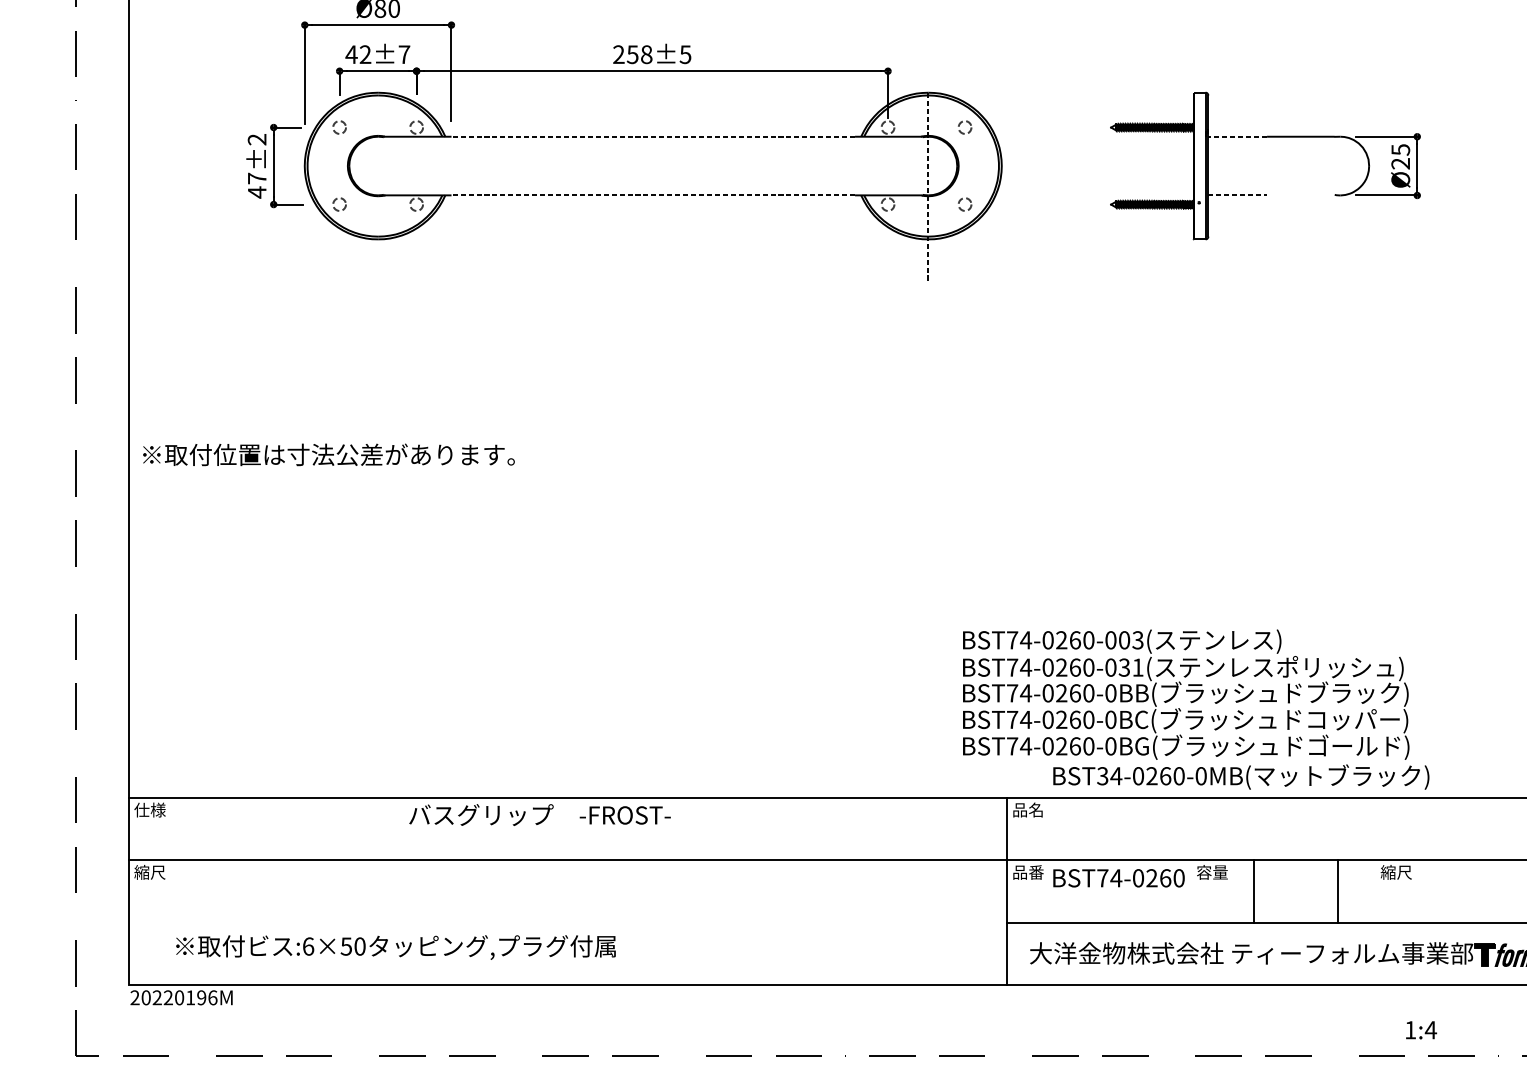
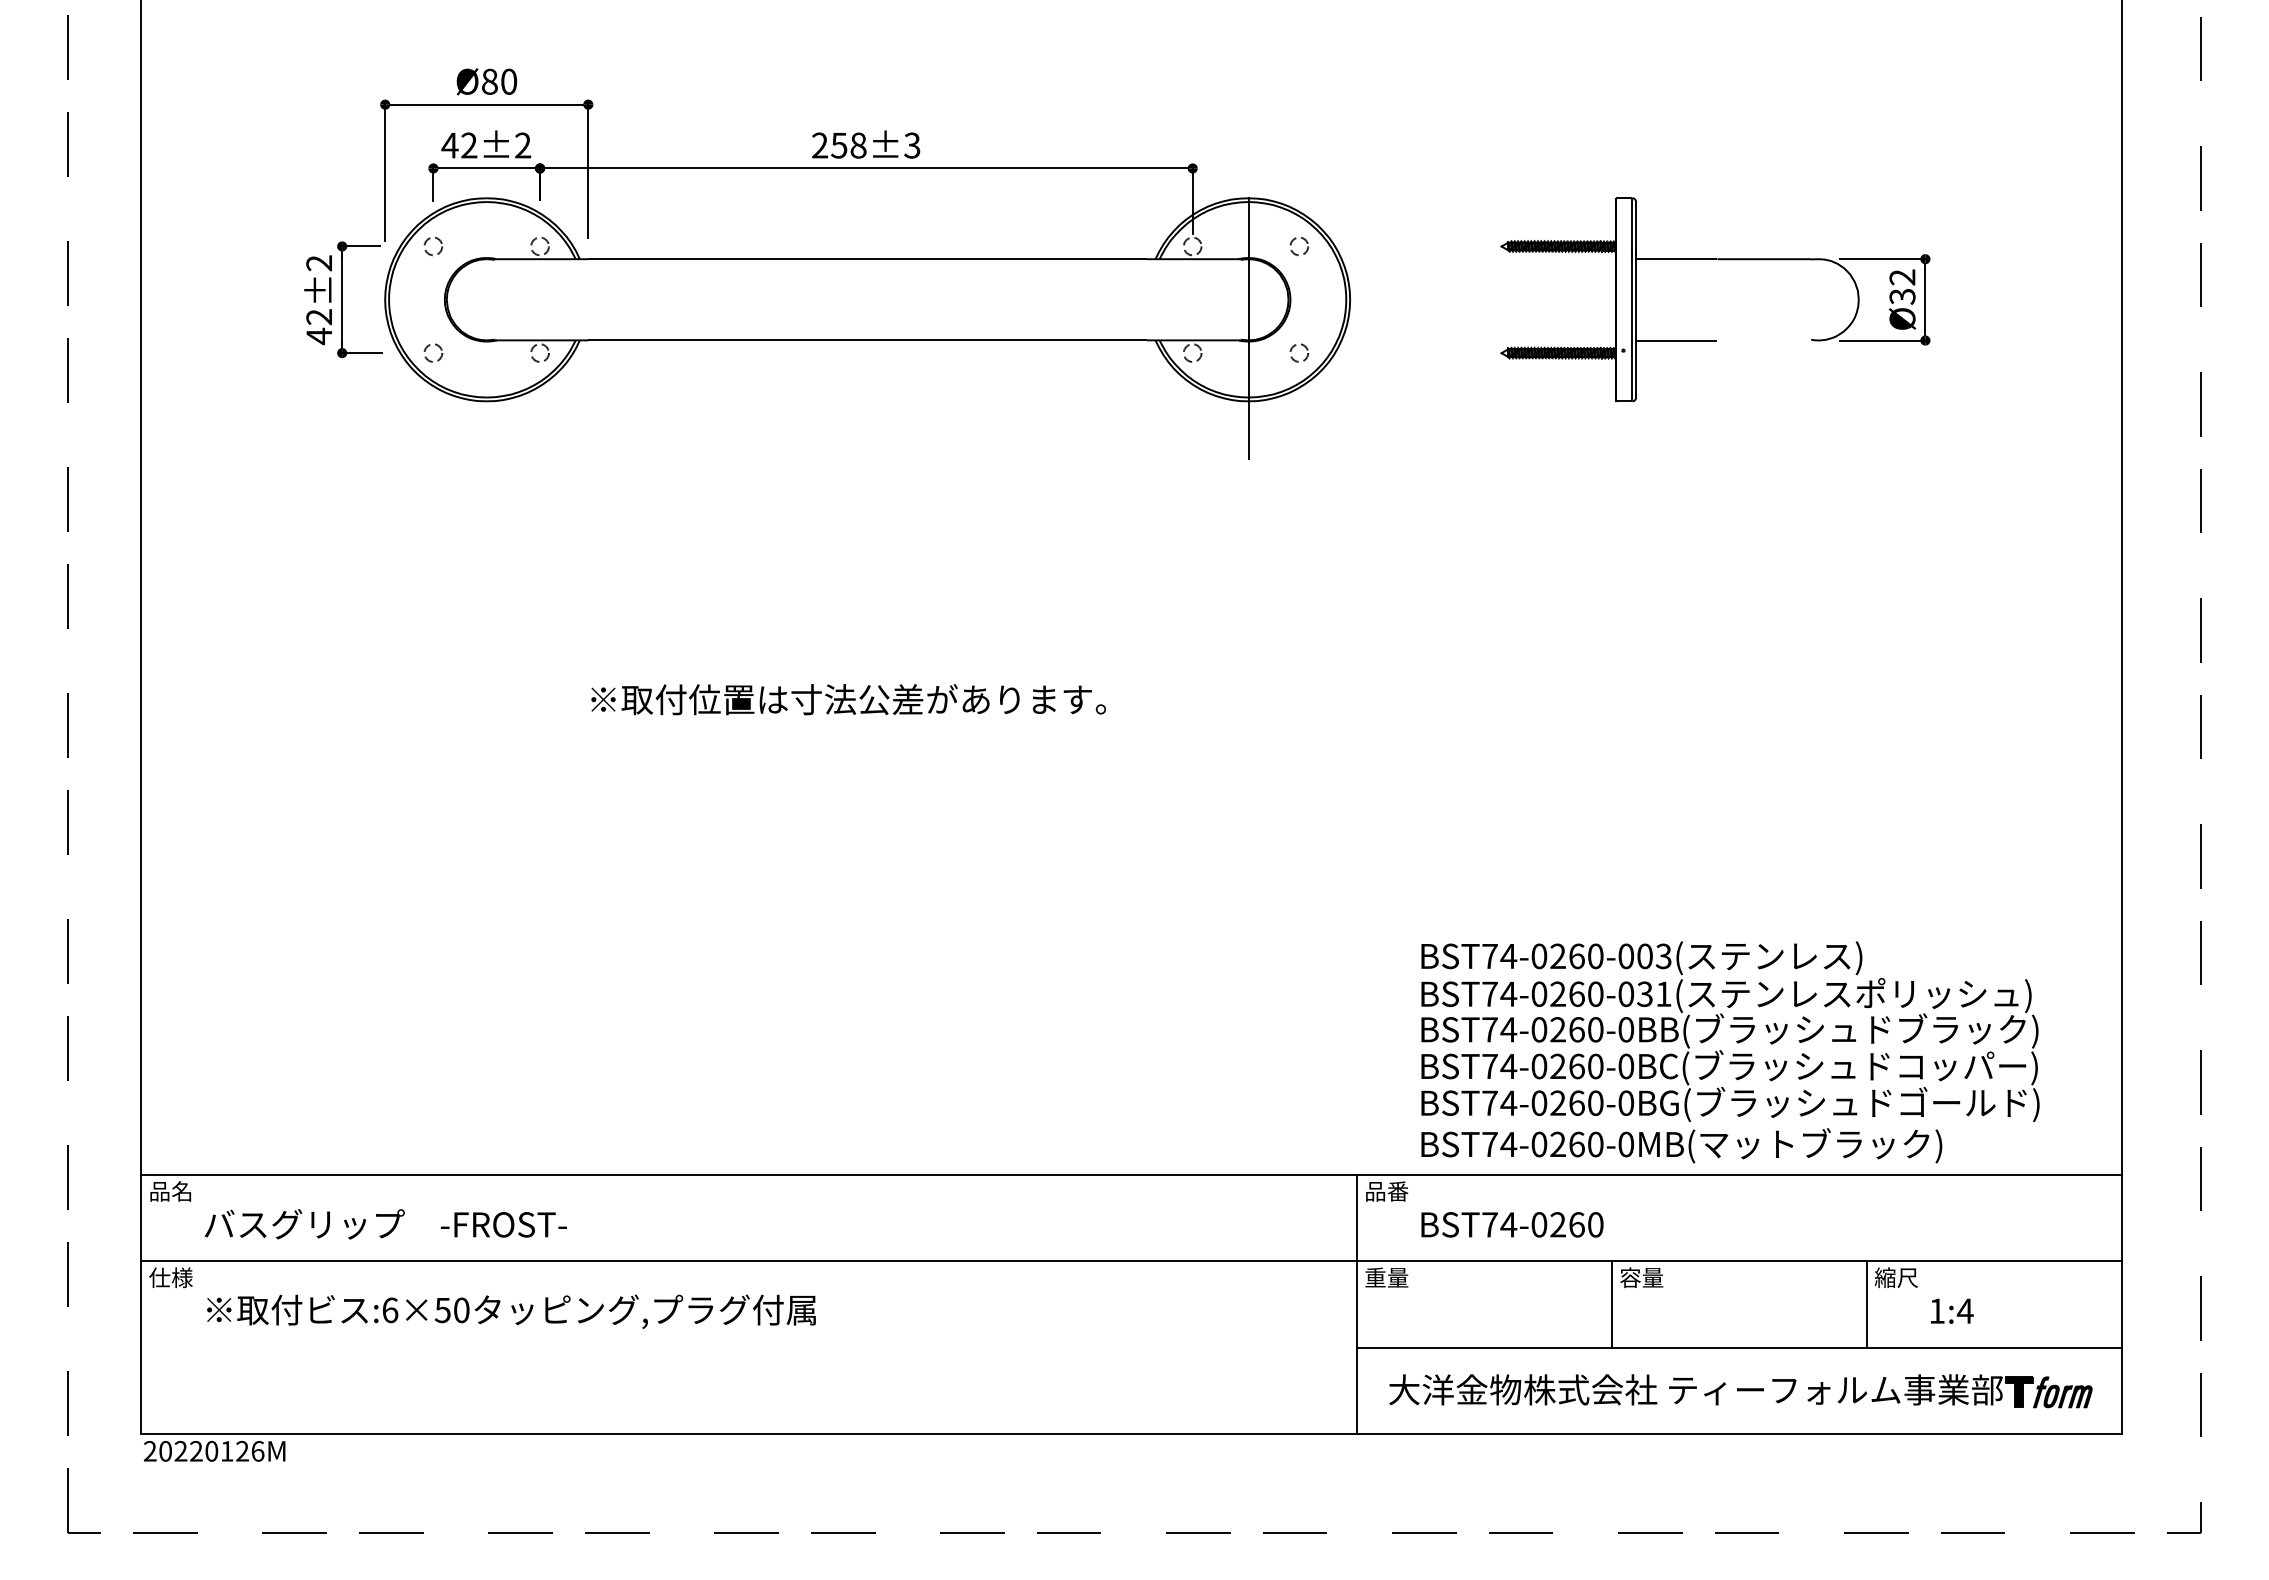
text: (404, 54) -> (523, 145), 42±7 -> 42±2
text: (685, 54) -> (912, 145), 258±5 -> 258±3
line: (653, 136) -> (867, 259), dashed -> solid
line: (1237, 136) -> (1676, 259), dashed -> solid
text: (1400, 156) -> (1902, 286), Ø25 -> Ø32
text: (256, 178) -> (318, 317), 47±2 -> 42±2
line: (928, 186) -> (1248, 328), dashed -> solid
line: (653, 195) -> (867, 340), dashed -> solid
line: (1237, 195) -> (1676, 340), dashed -> solid
text: (328, 454) -> (848, 699), moved
text: (1186, 694) -> (1730, 1031), moved
text: (1102, 776) -> (1489, 1144), BST34-0260-0MB( -> BST74-0260-0MB(
text: (149, 810) -> (170, 1191), 仕様 -> 品名
text: (1035, 810) -> (1397, 1191), 品名 -> 品番
text: (539, 815) -> (385, 1224), moved
text: (149, 872) -> (170, 1277), 縮尺 -> 仕様
text: (1028, 872) -> (1386, 1277), 品番 -> 重量
text: (1119, 878) -> (1512, 1224), moved
line: (1254, 891) -> (1612, 1304), moved
line: (1337, 891) -> (1866, 1304), moved
text: (396, 947) -> (511, 1311), moved
text: (201, 997) -> (242, 1451), 20220196M -> 20220126M
text: (1421, 1029) -> (1952, 1310), moved

